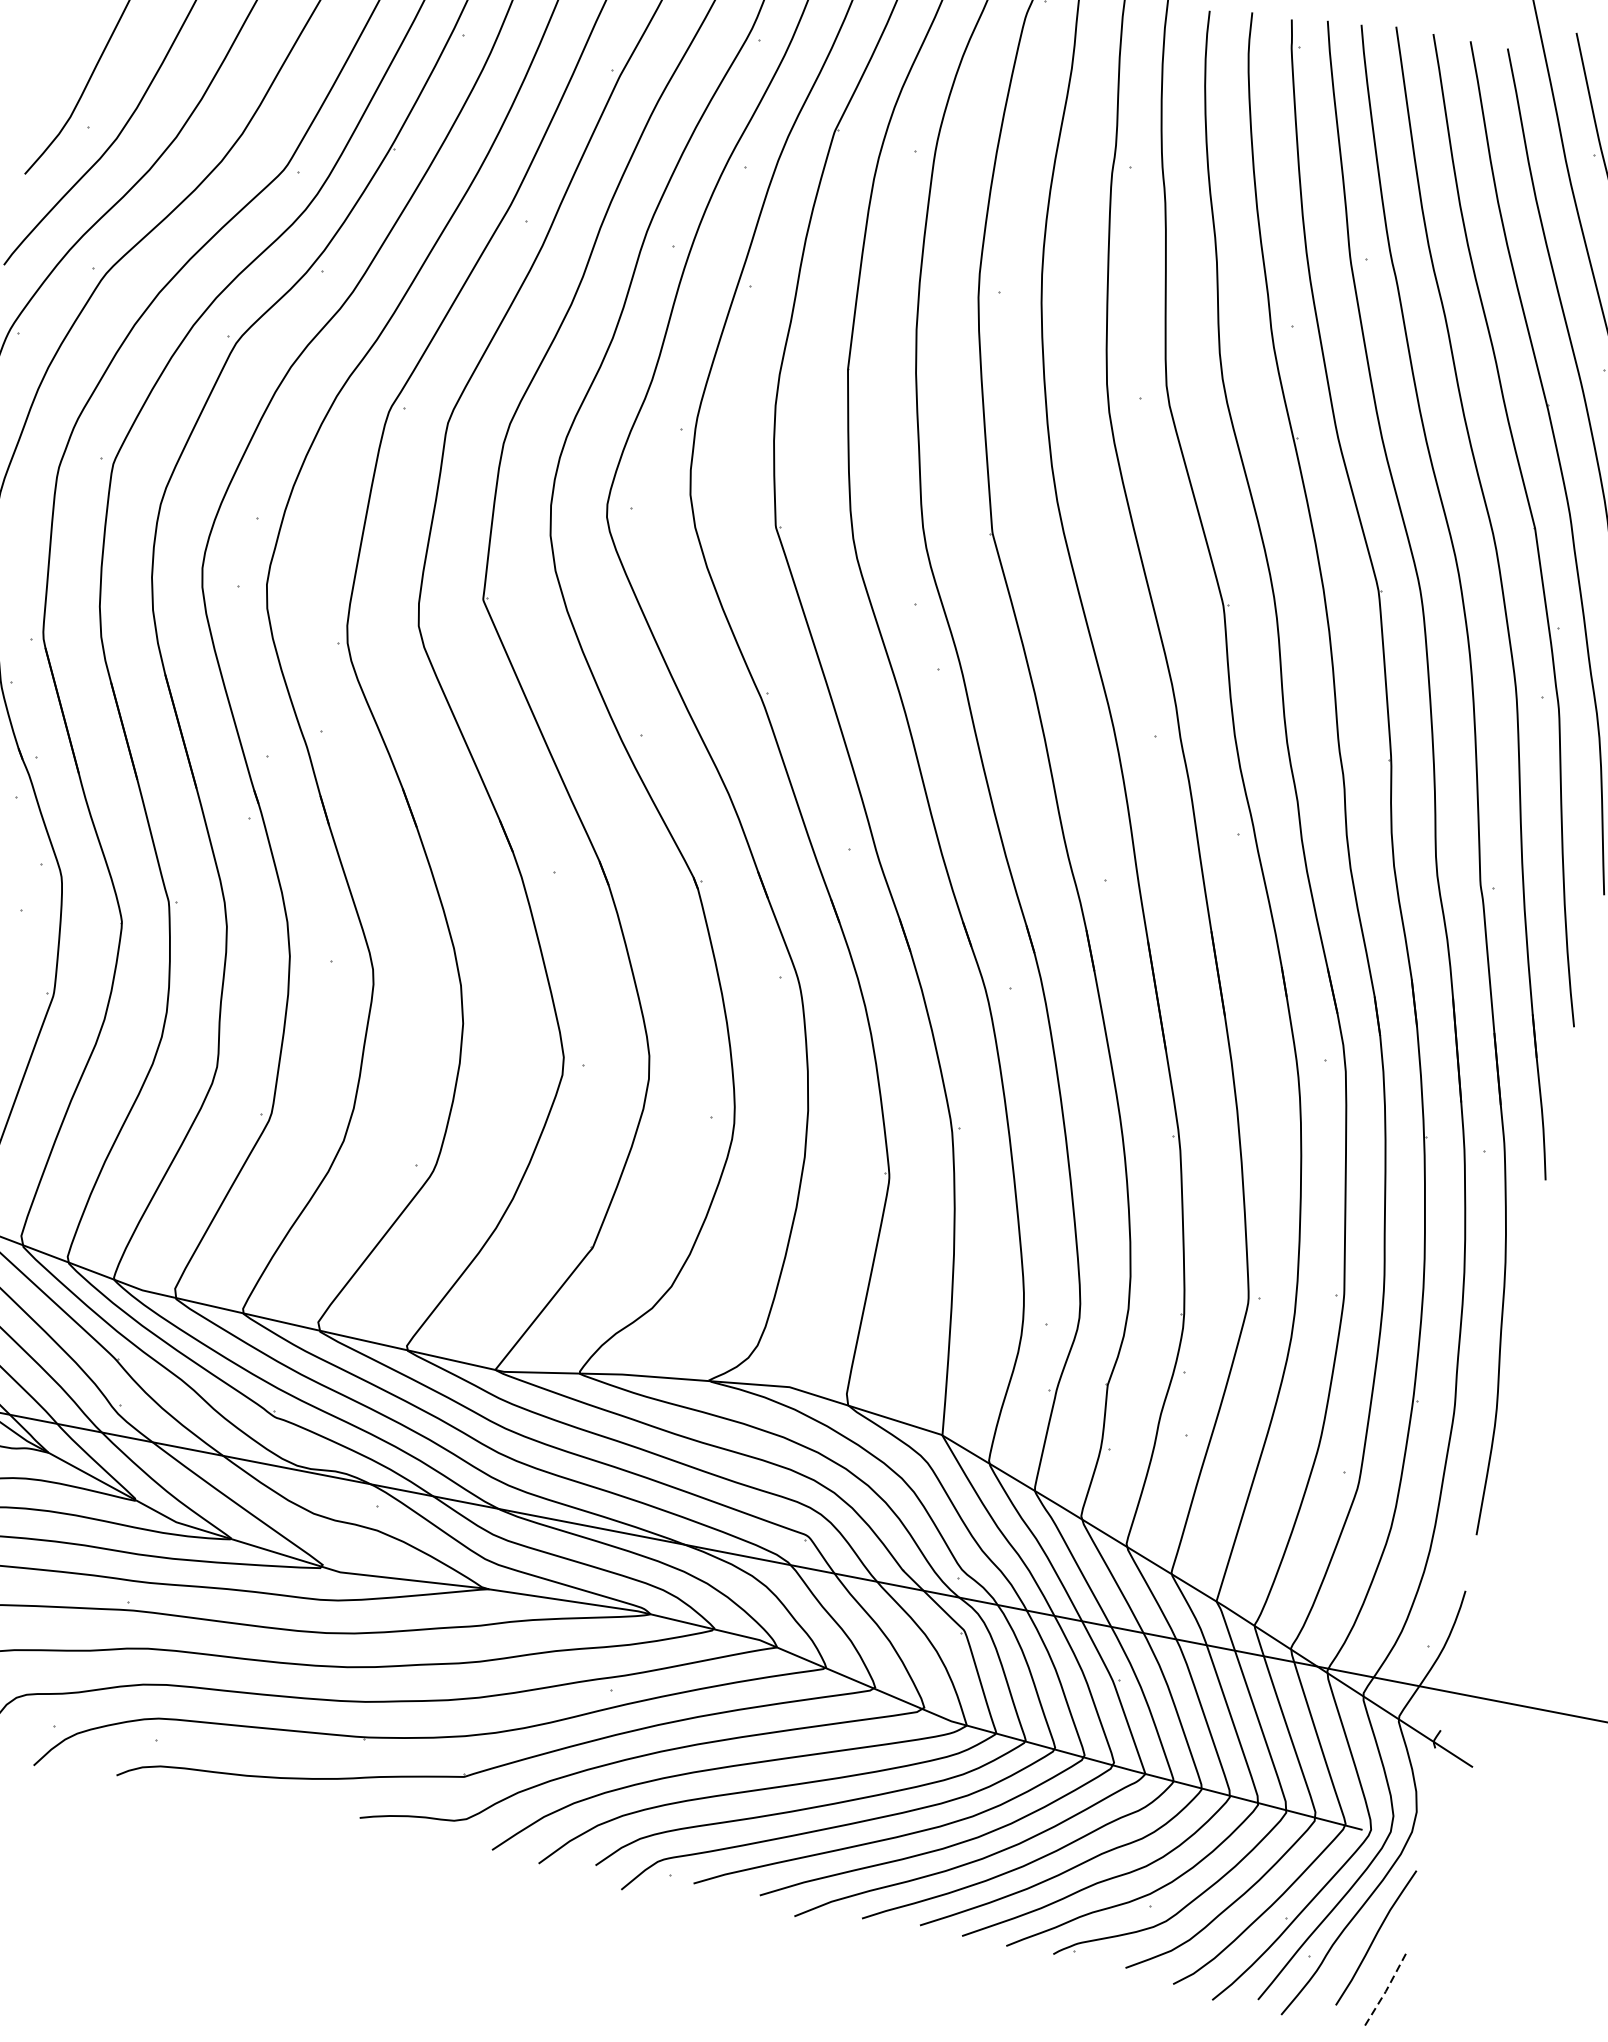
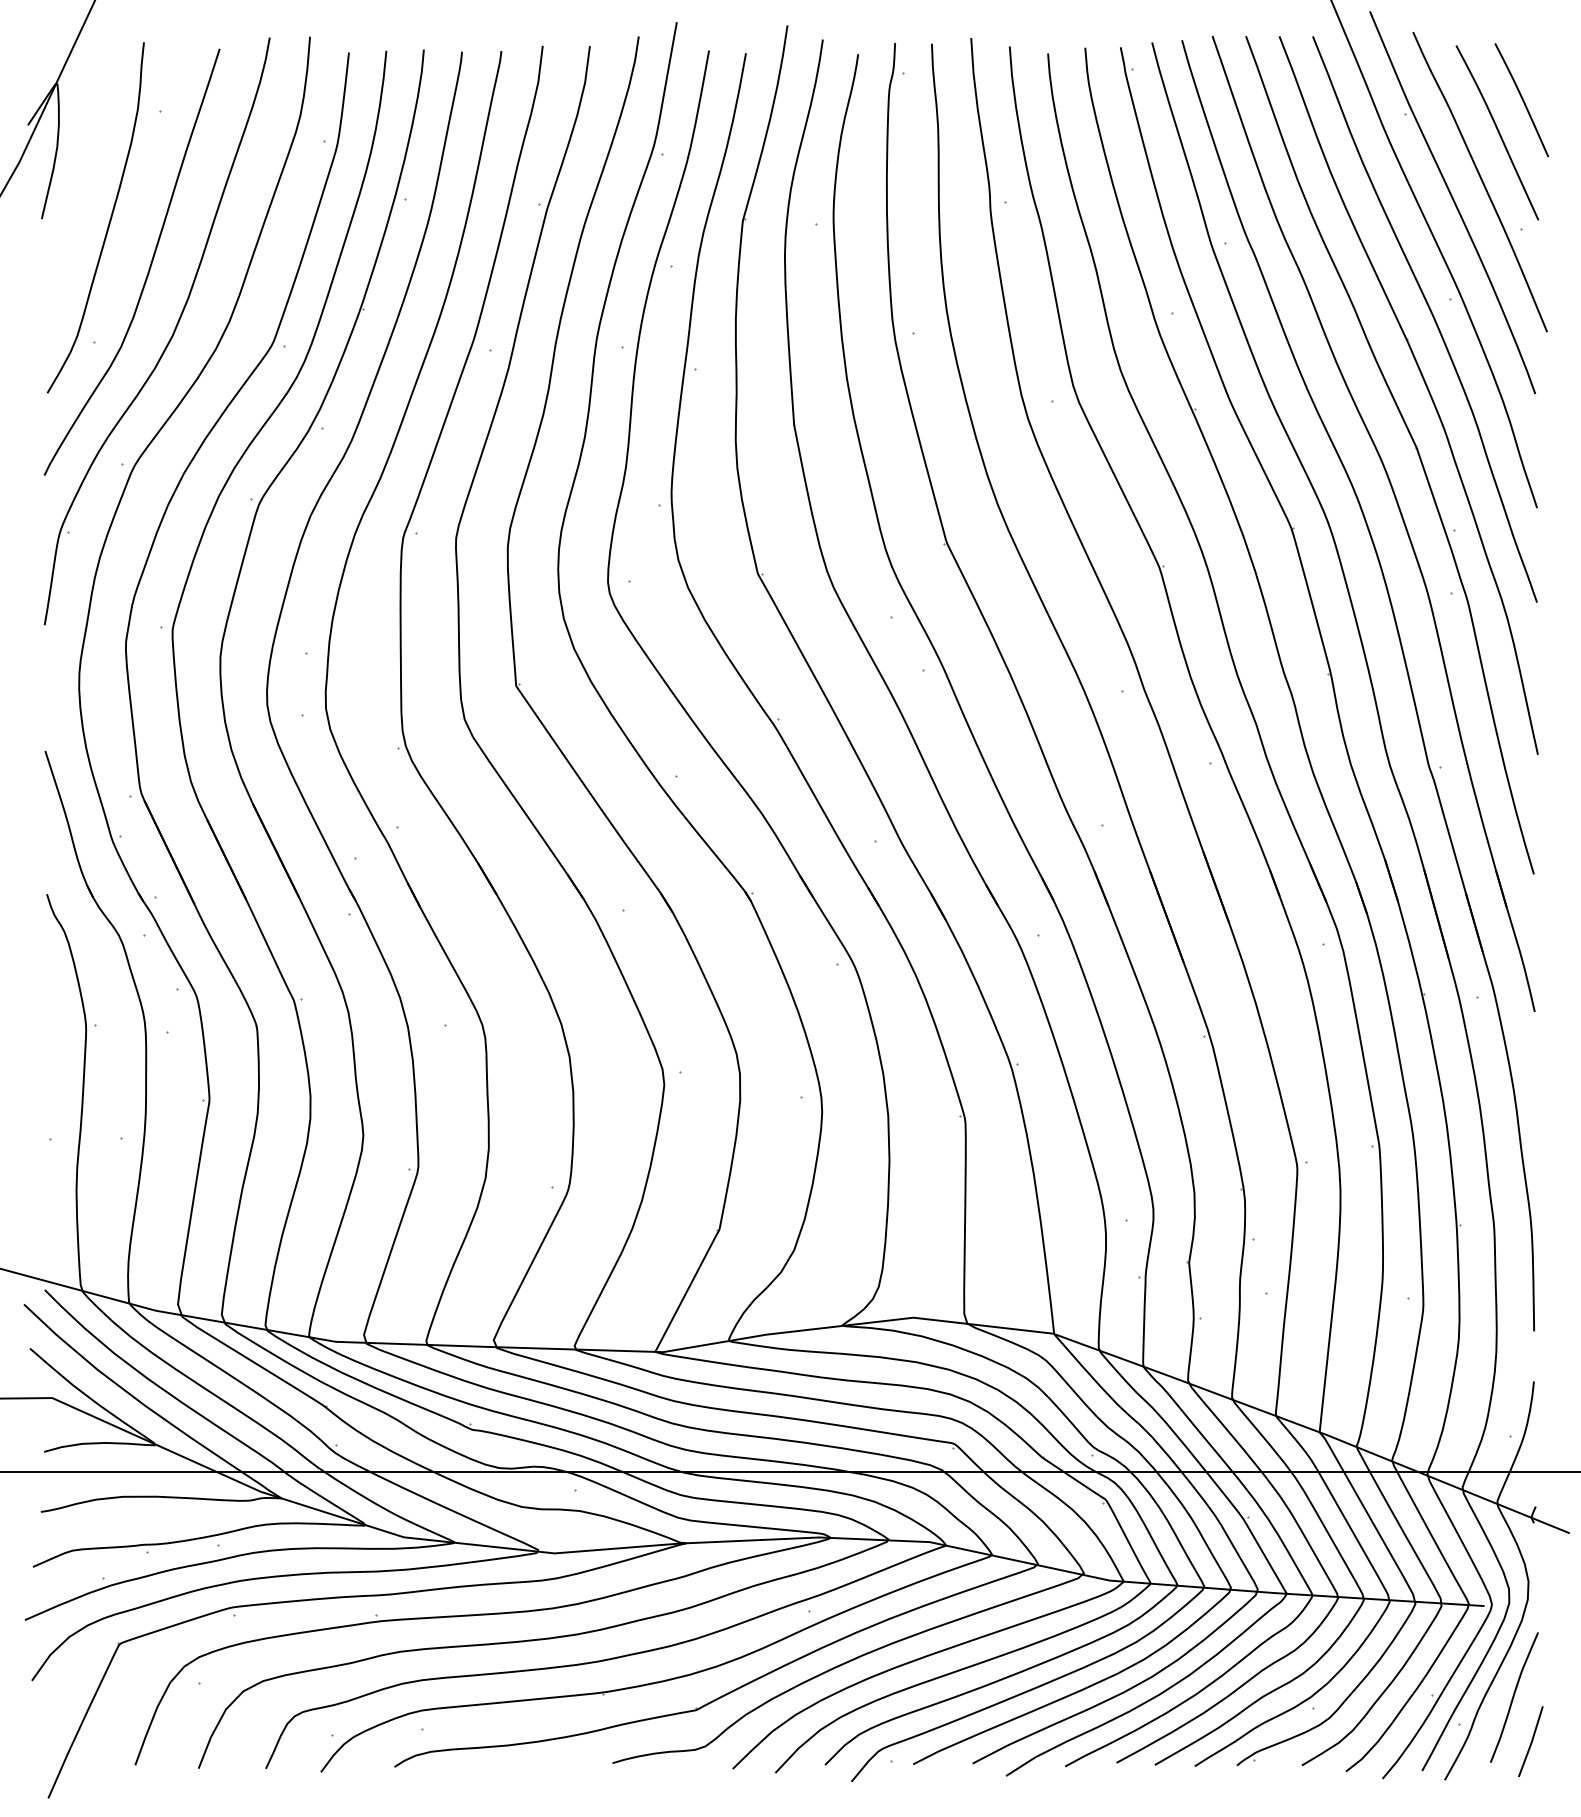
line: (1385, 1991) -> (1531, 1742), dashed -> solid

